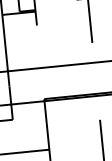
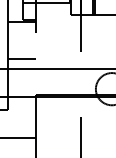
line: (23, 58) -> (22, 59), added

